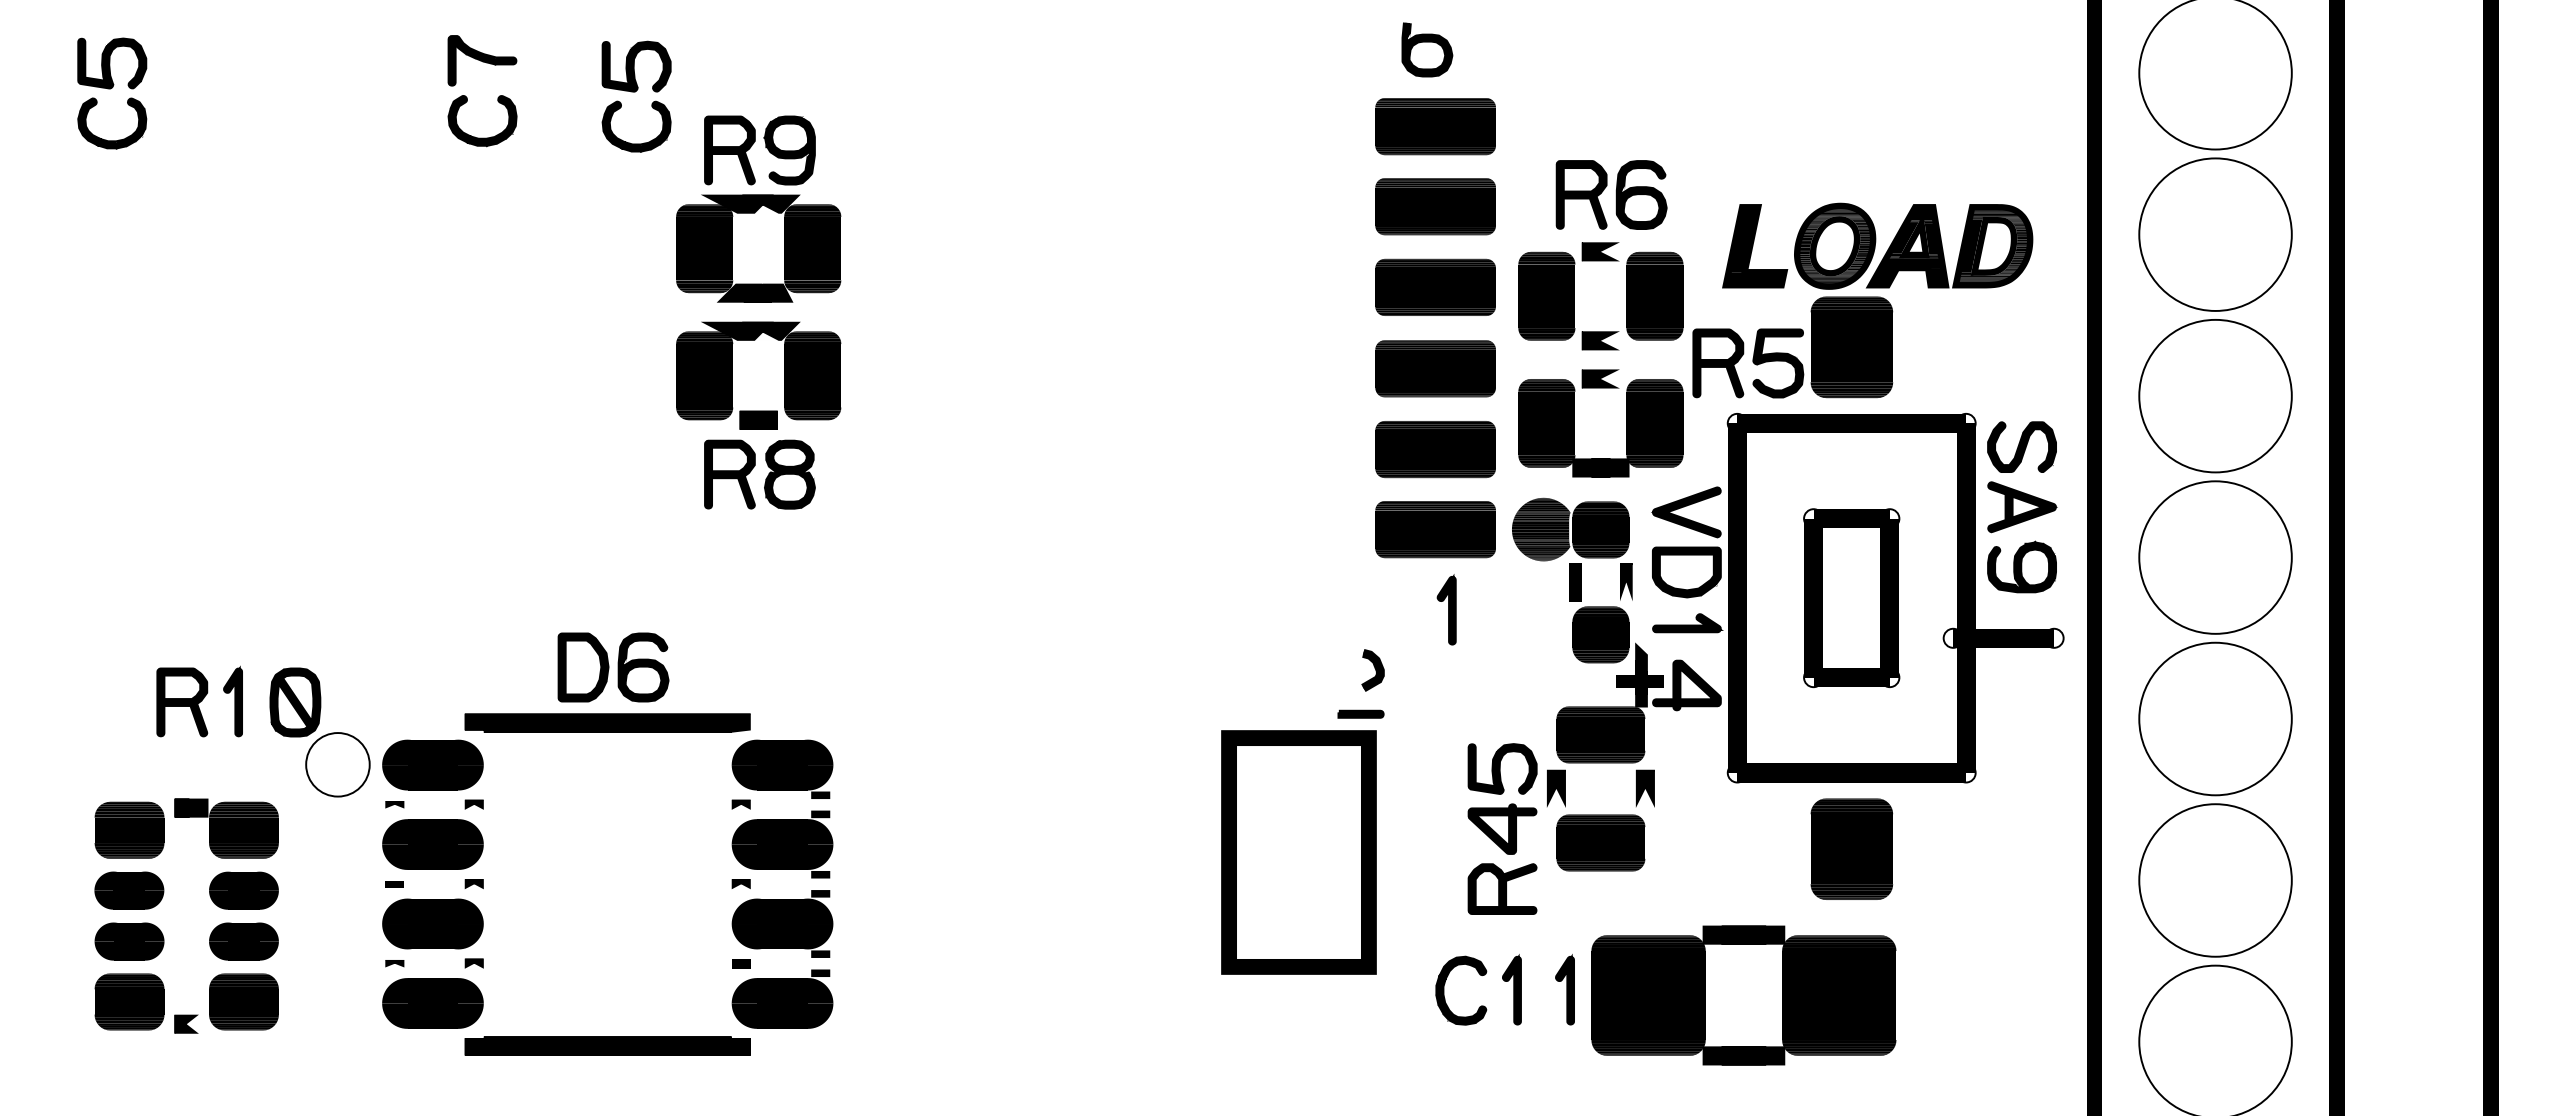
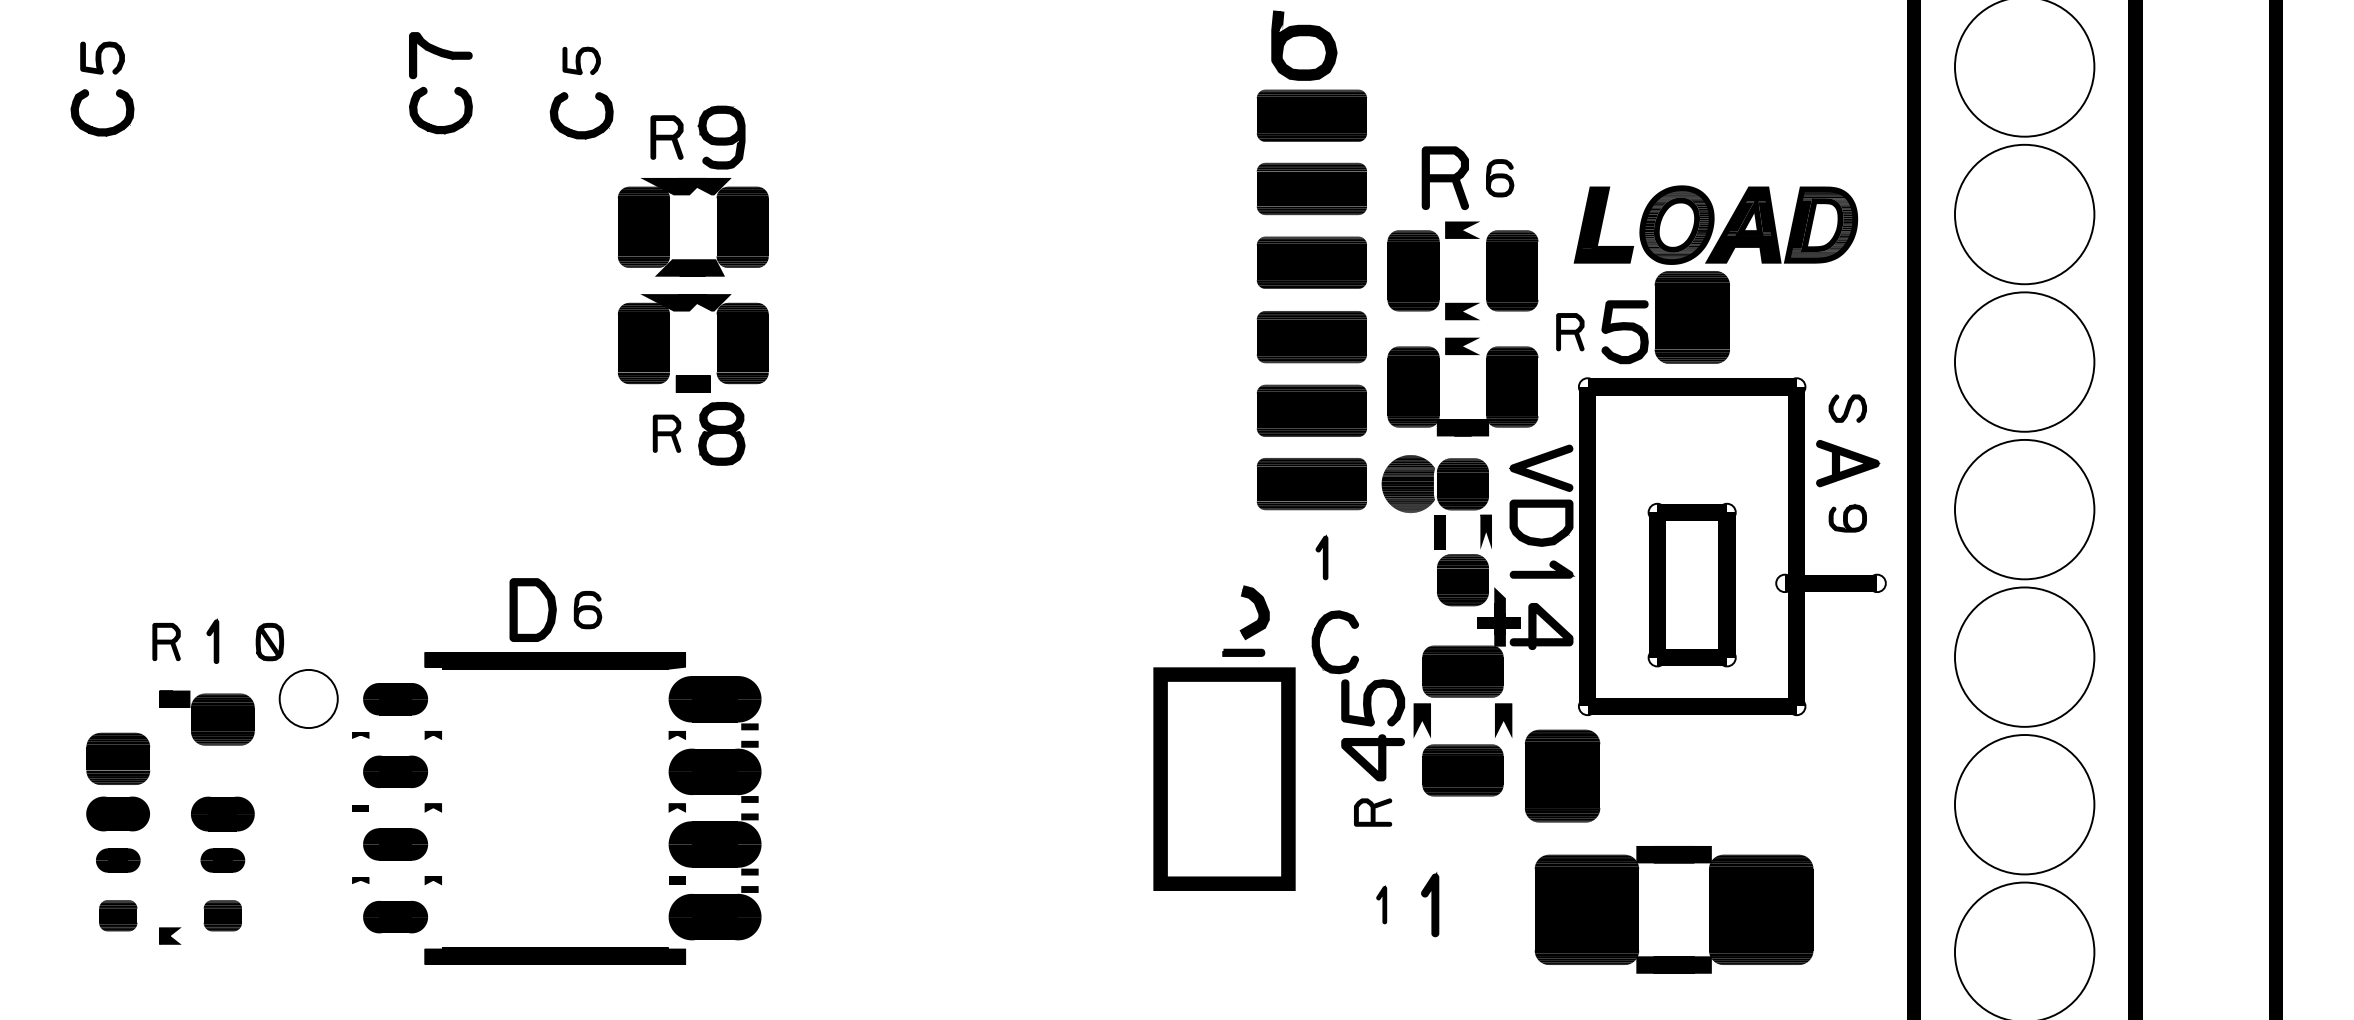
part: (1427, 49) -> (1304, 45), size x1.4
part: (112, 63) -> (102, 58), size x0.7
part: (636, 66) -> (581, 60), size x0.6
part: (729, 150) -> (666, 137), size x0.7
part: (1641, 194) -> (1500, 177), size x0.6
part: (1718, 363) -> (1570, 332), size x0.6
part: (2021, 446) -> (1847, 408), size x0.6
part: (729, 474) -> (666, 433), size x0.6
part: (2021, 566) -> (1847, 517), size x0.6
part: (1851, 597) -> (1691, 584), moved
part: (1446, 609) -> (1321, 557), size x0.7
part: (643, 667) -> (587, 610), size x0.6
part: (1372, 670) -> (1254, 612), size x1.4
part: (232, 701) -> (212, 641), size x0.7
part: (182, 702) -> (166, 642), size x0.6
part: (295, 702) -> (269, 642), size x0.6
part: (432, 764) -> (395, 698), size x0.7
part: (226, 828) -> (206, 717), moved
part: (432, 844) -> (395, 771), size x0.7
part: (1851, 848) -> (1562, 775), moved
part: (1298, 852) -> (1224, 779), moved
part: (1502, 888) -> (1373, 812), size x0.6
part: (432, 923) -> (395, 844), size x0.7
part: (129, 941) -> (118, 860), size x0.7
part: (243, 941) -> (222, 860), size x0.7
part: (1511, 989) -> (1381, 904), size x0.6
part: (1444, 990) -> (1320, 642), moved
part: (1743, 995) -> (1673, 909), moved
part: (129, 1001) -> (118, 915), size x0.6
part: (243, 1001) -> (222, 915), size x0.6
part: (432, 1003) -> (395, 917), size x0.7

